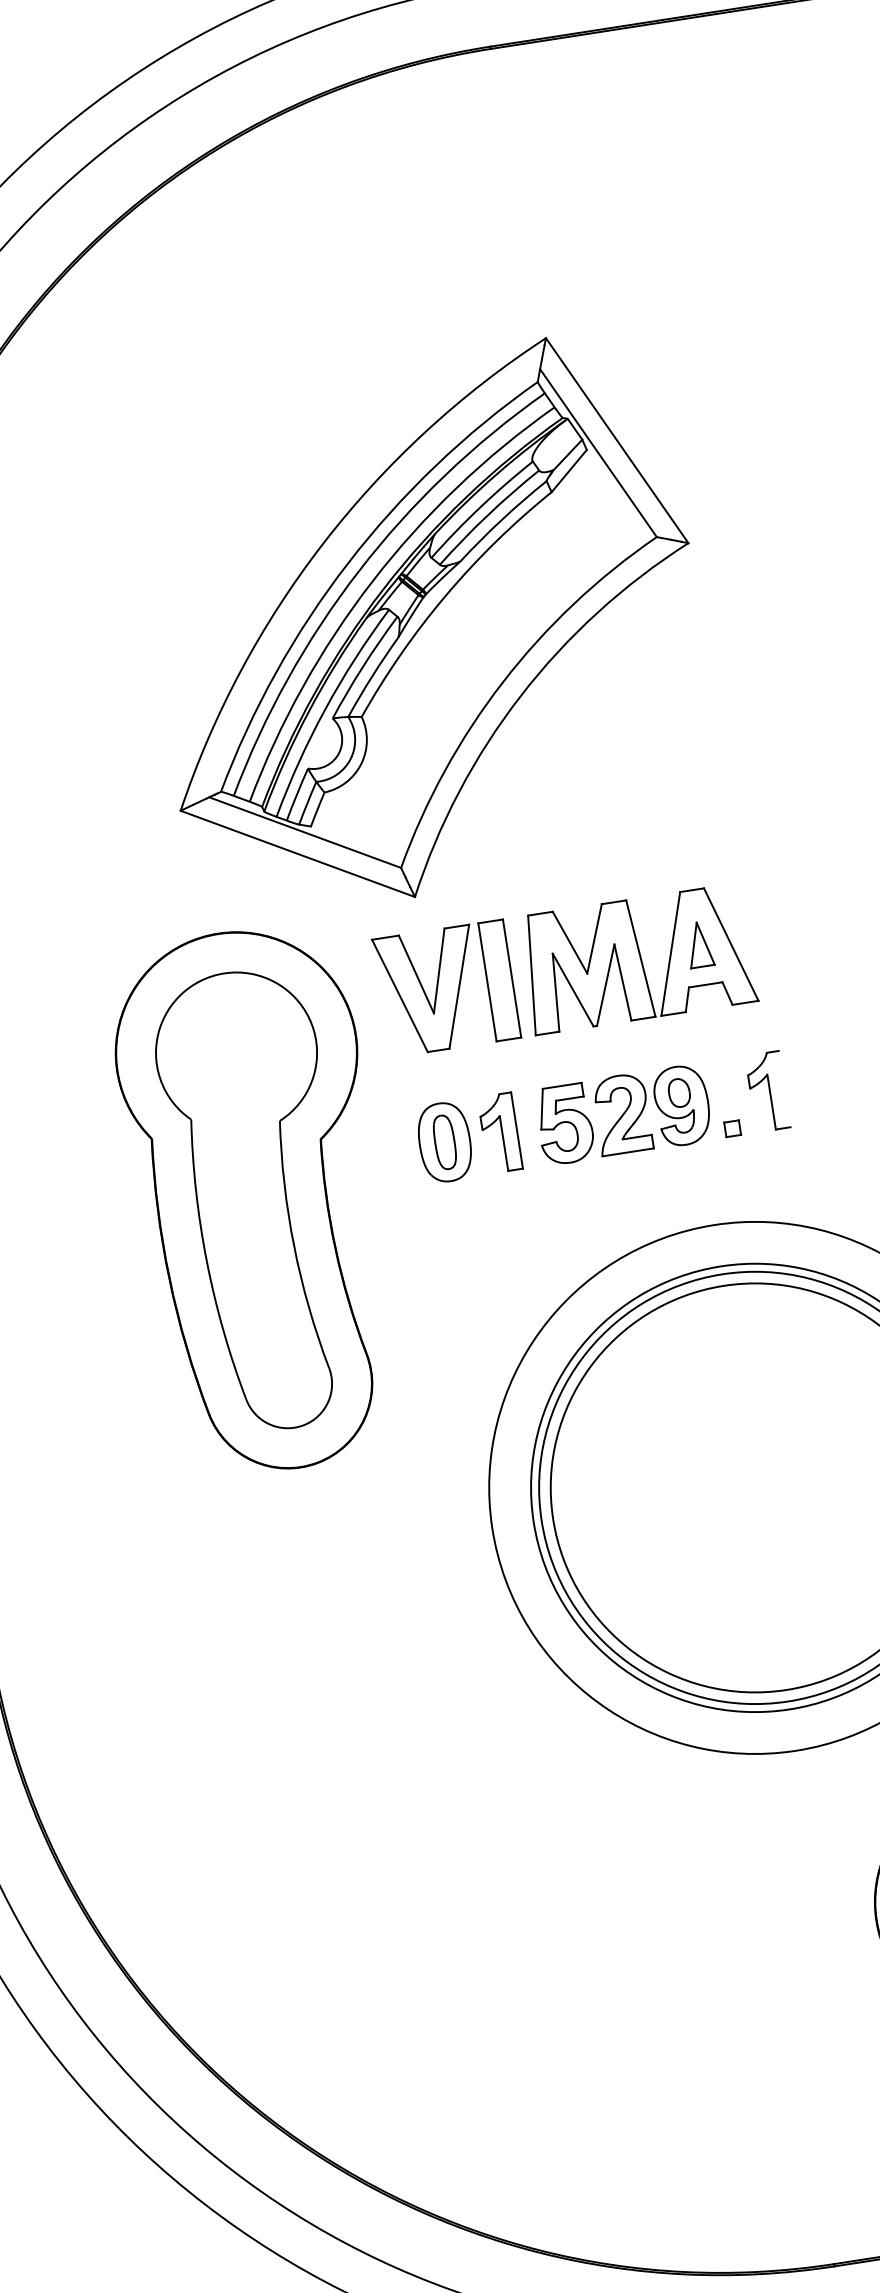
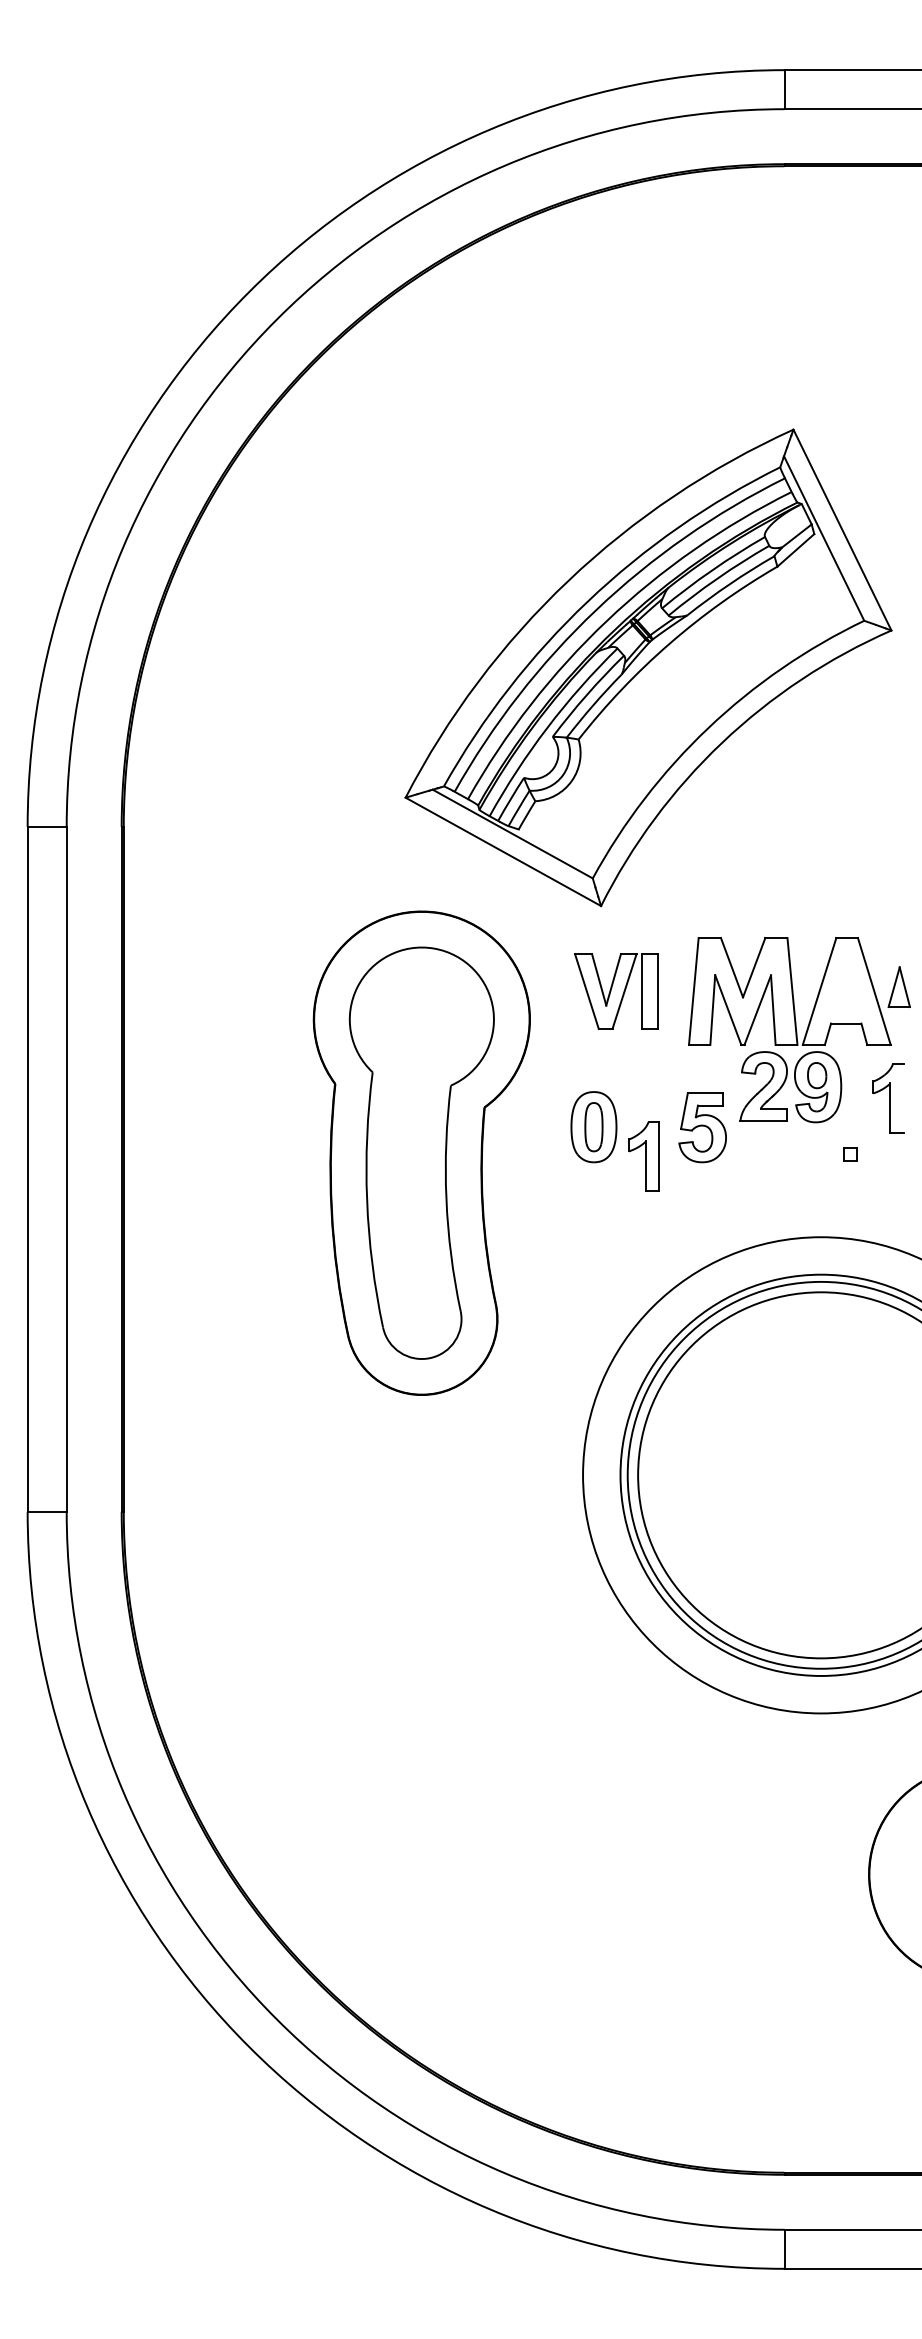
part: (698, 944) -> (898, 986), moved
part: (446, 988) -> (616, 991), size x0.7
part: (767, 1091) -> (888, 1098), moved
part: (652, 1110) -> (790, 1087), moved
part: (499, 1133) -> (643, 1156), moved

